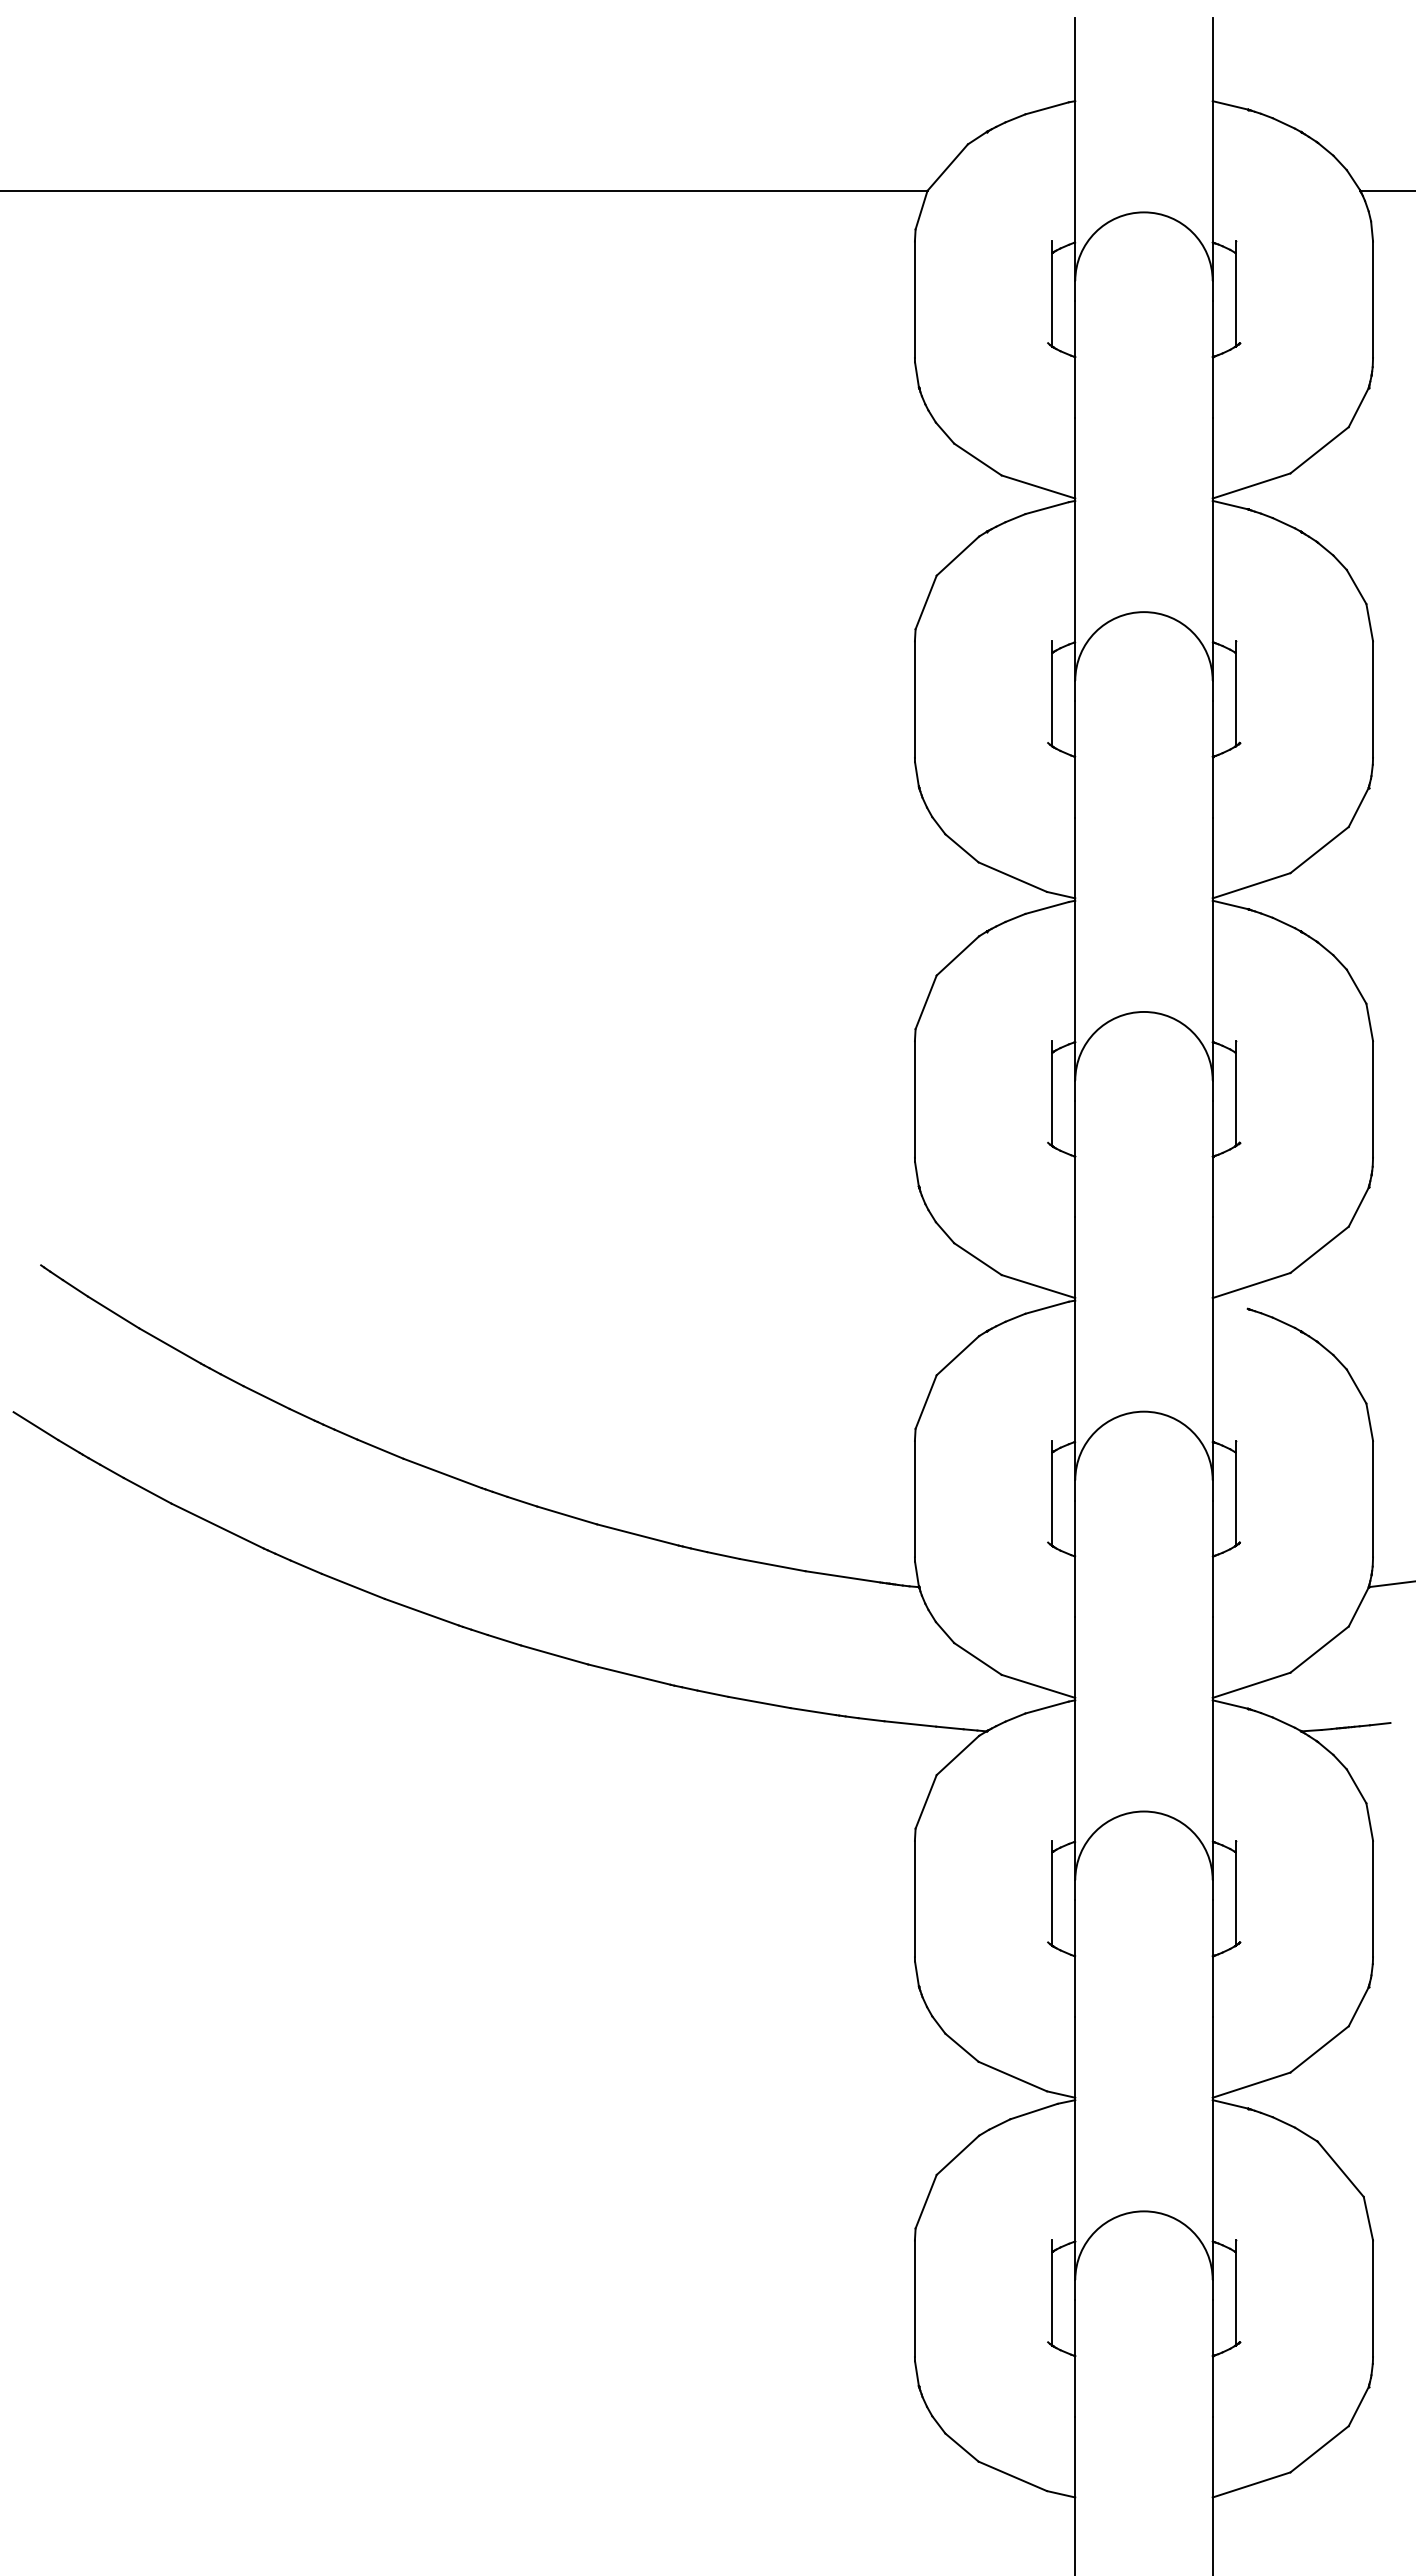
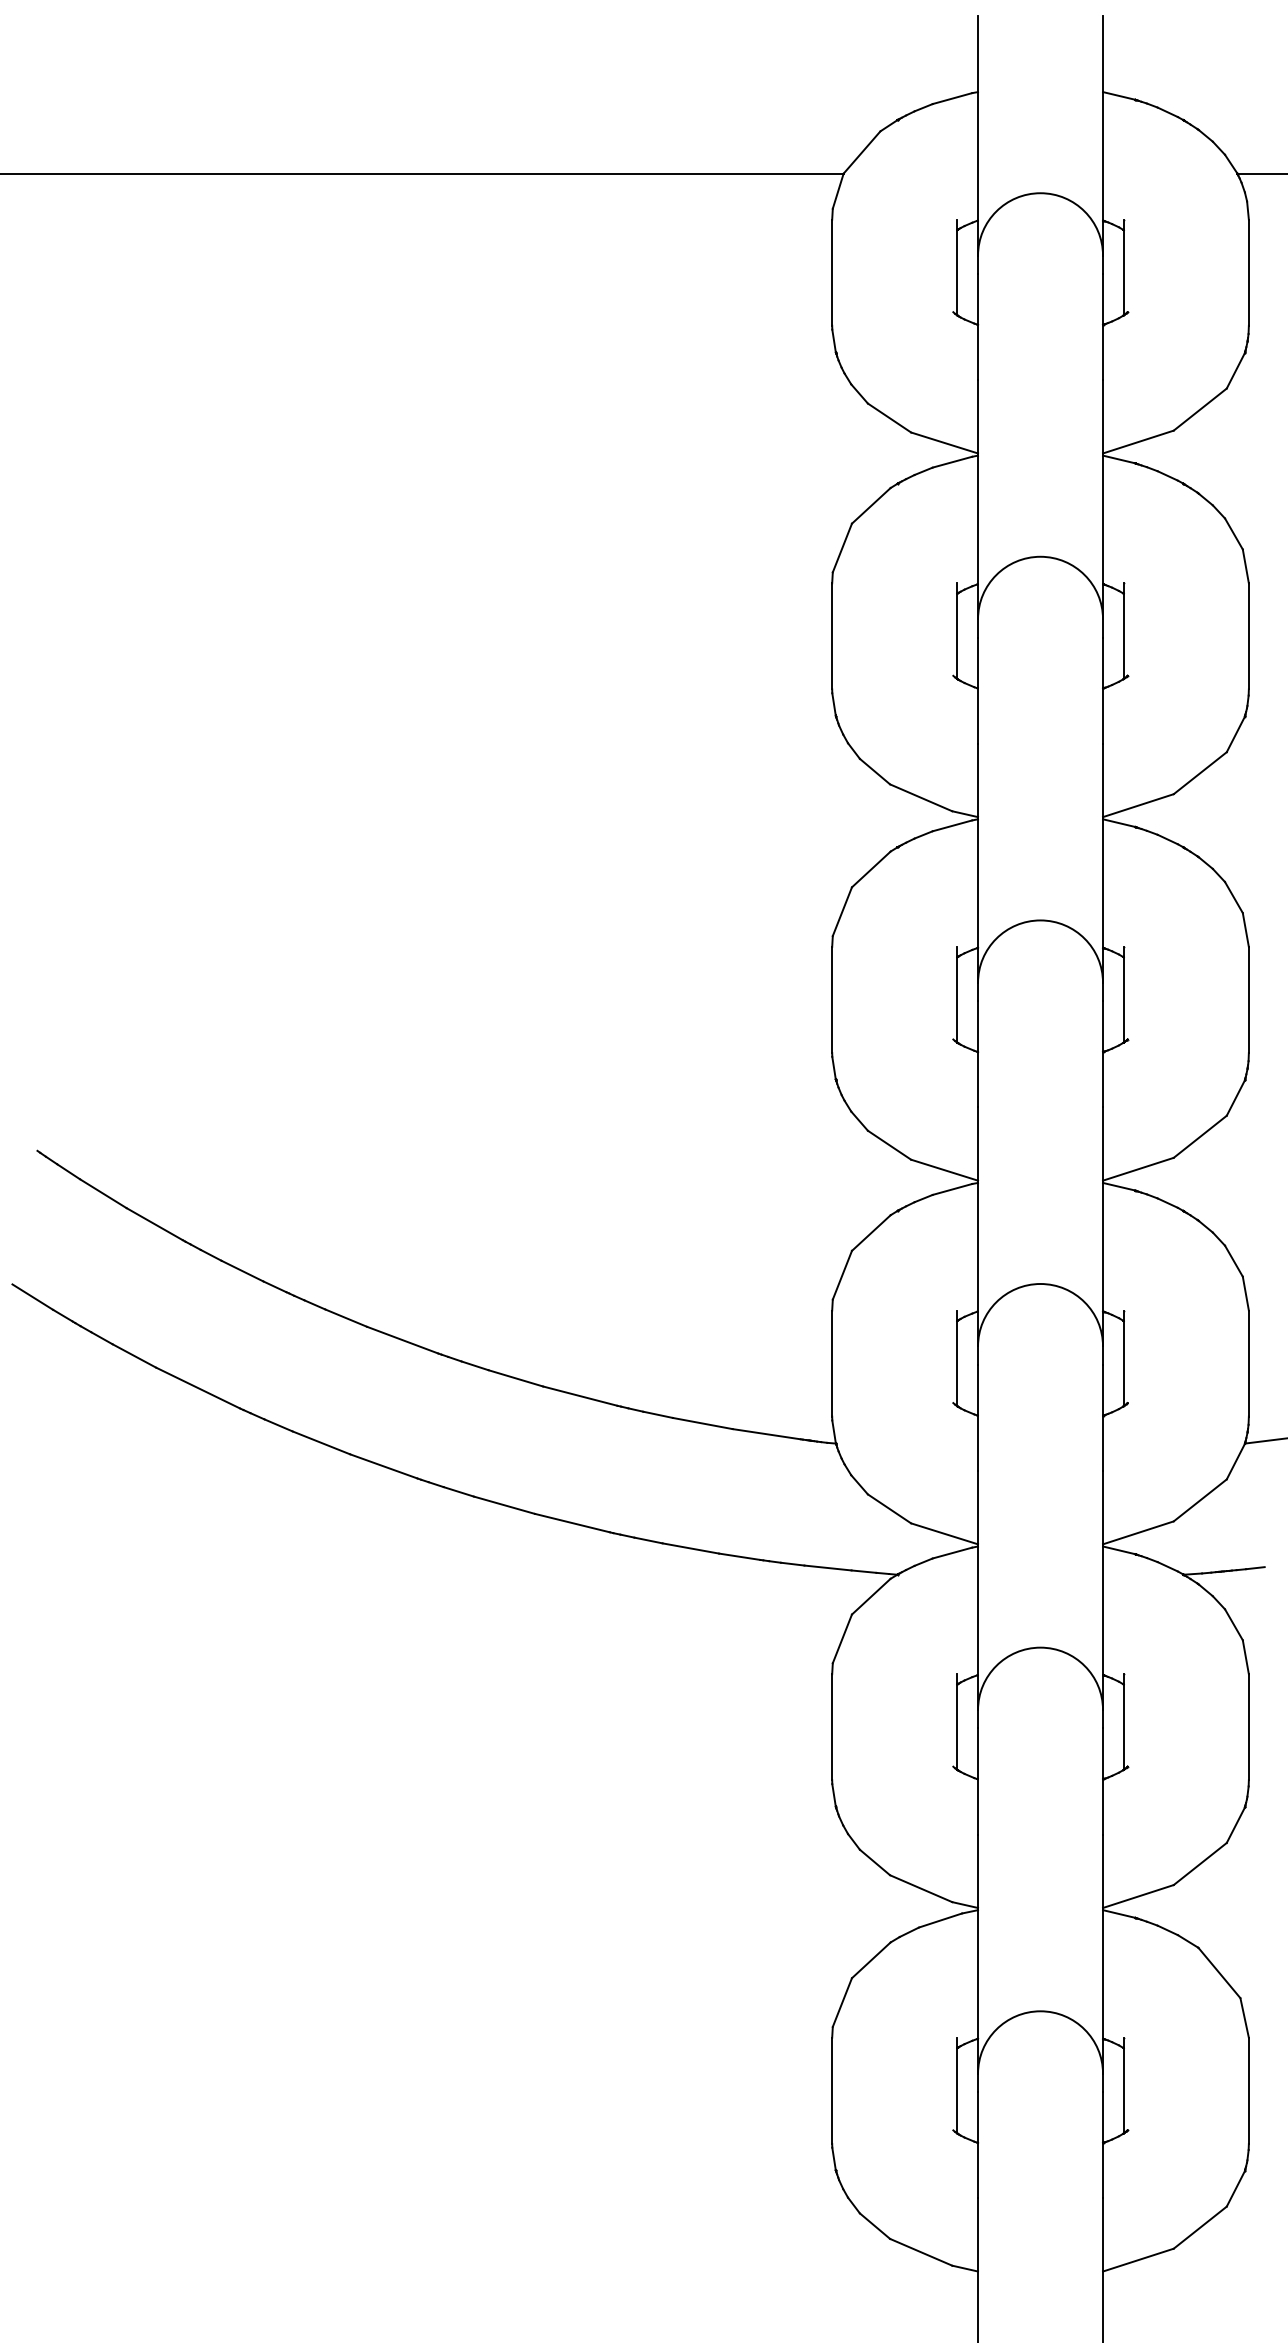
line: (1229, 1304) -> (1118, 1186), added

